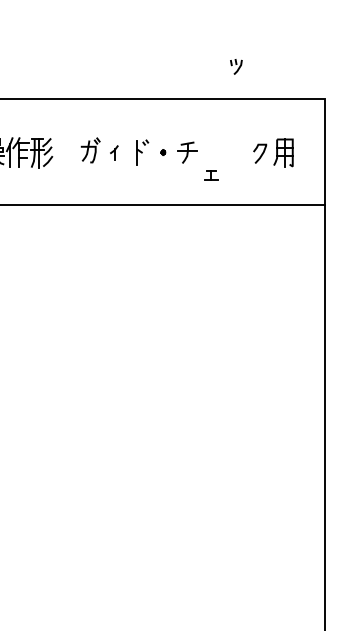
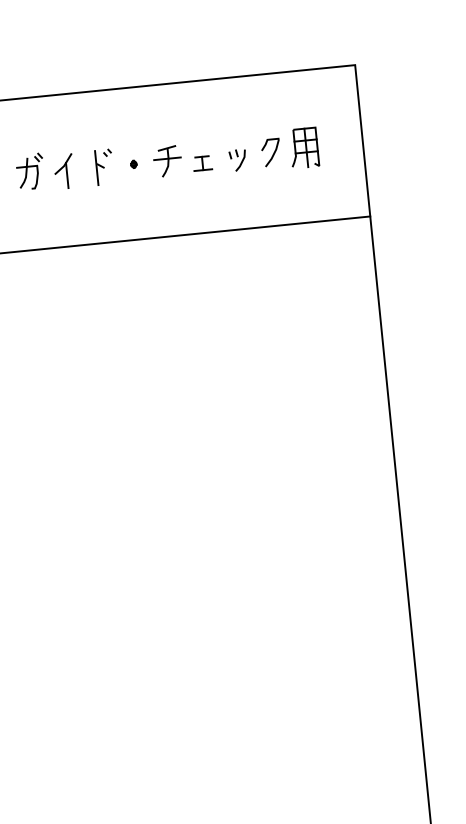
part: (236, 66) -> (238, 159), moved
part: (114, 152) -> (64, 171), size x1.67
part: (211, 175) -> (202, 163), moved

